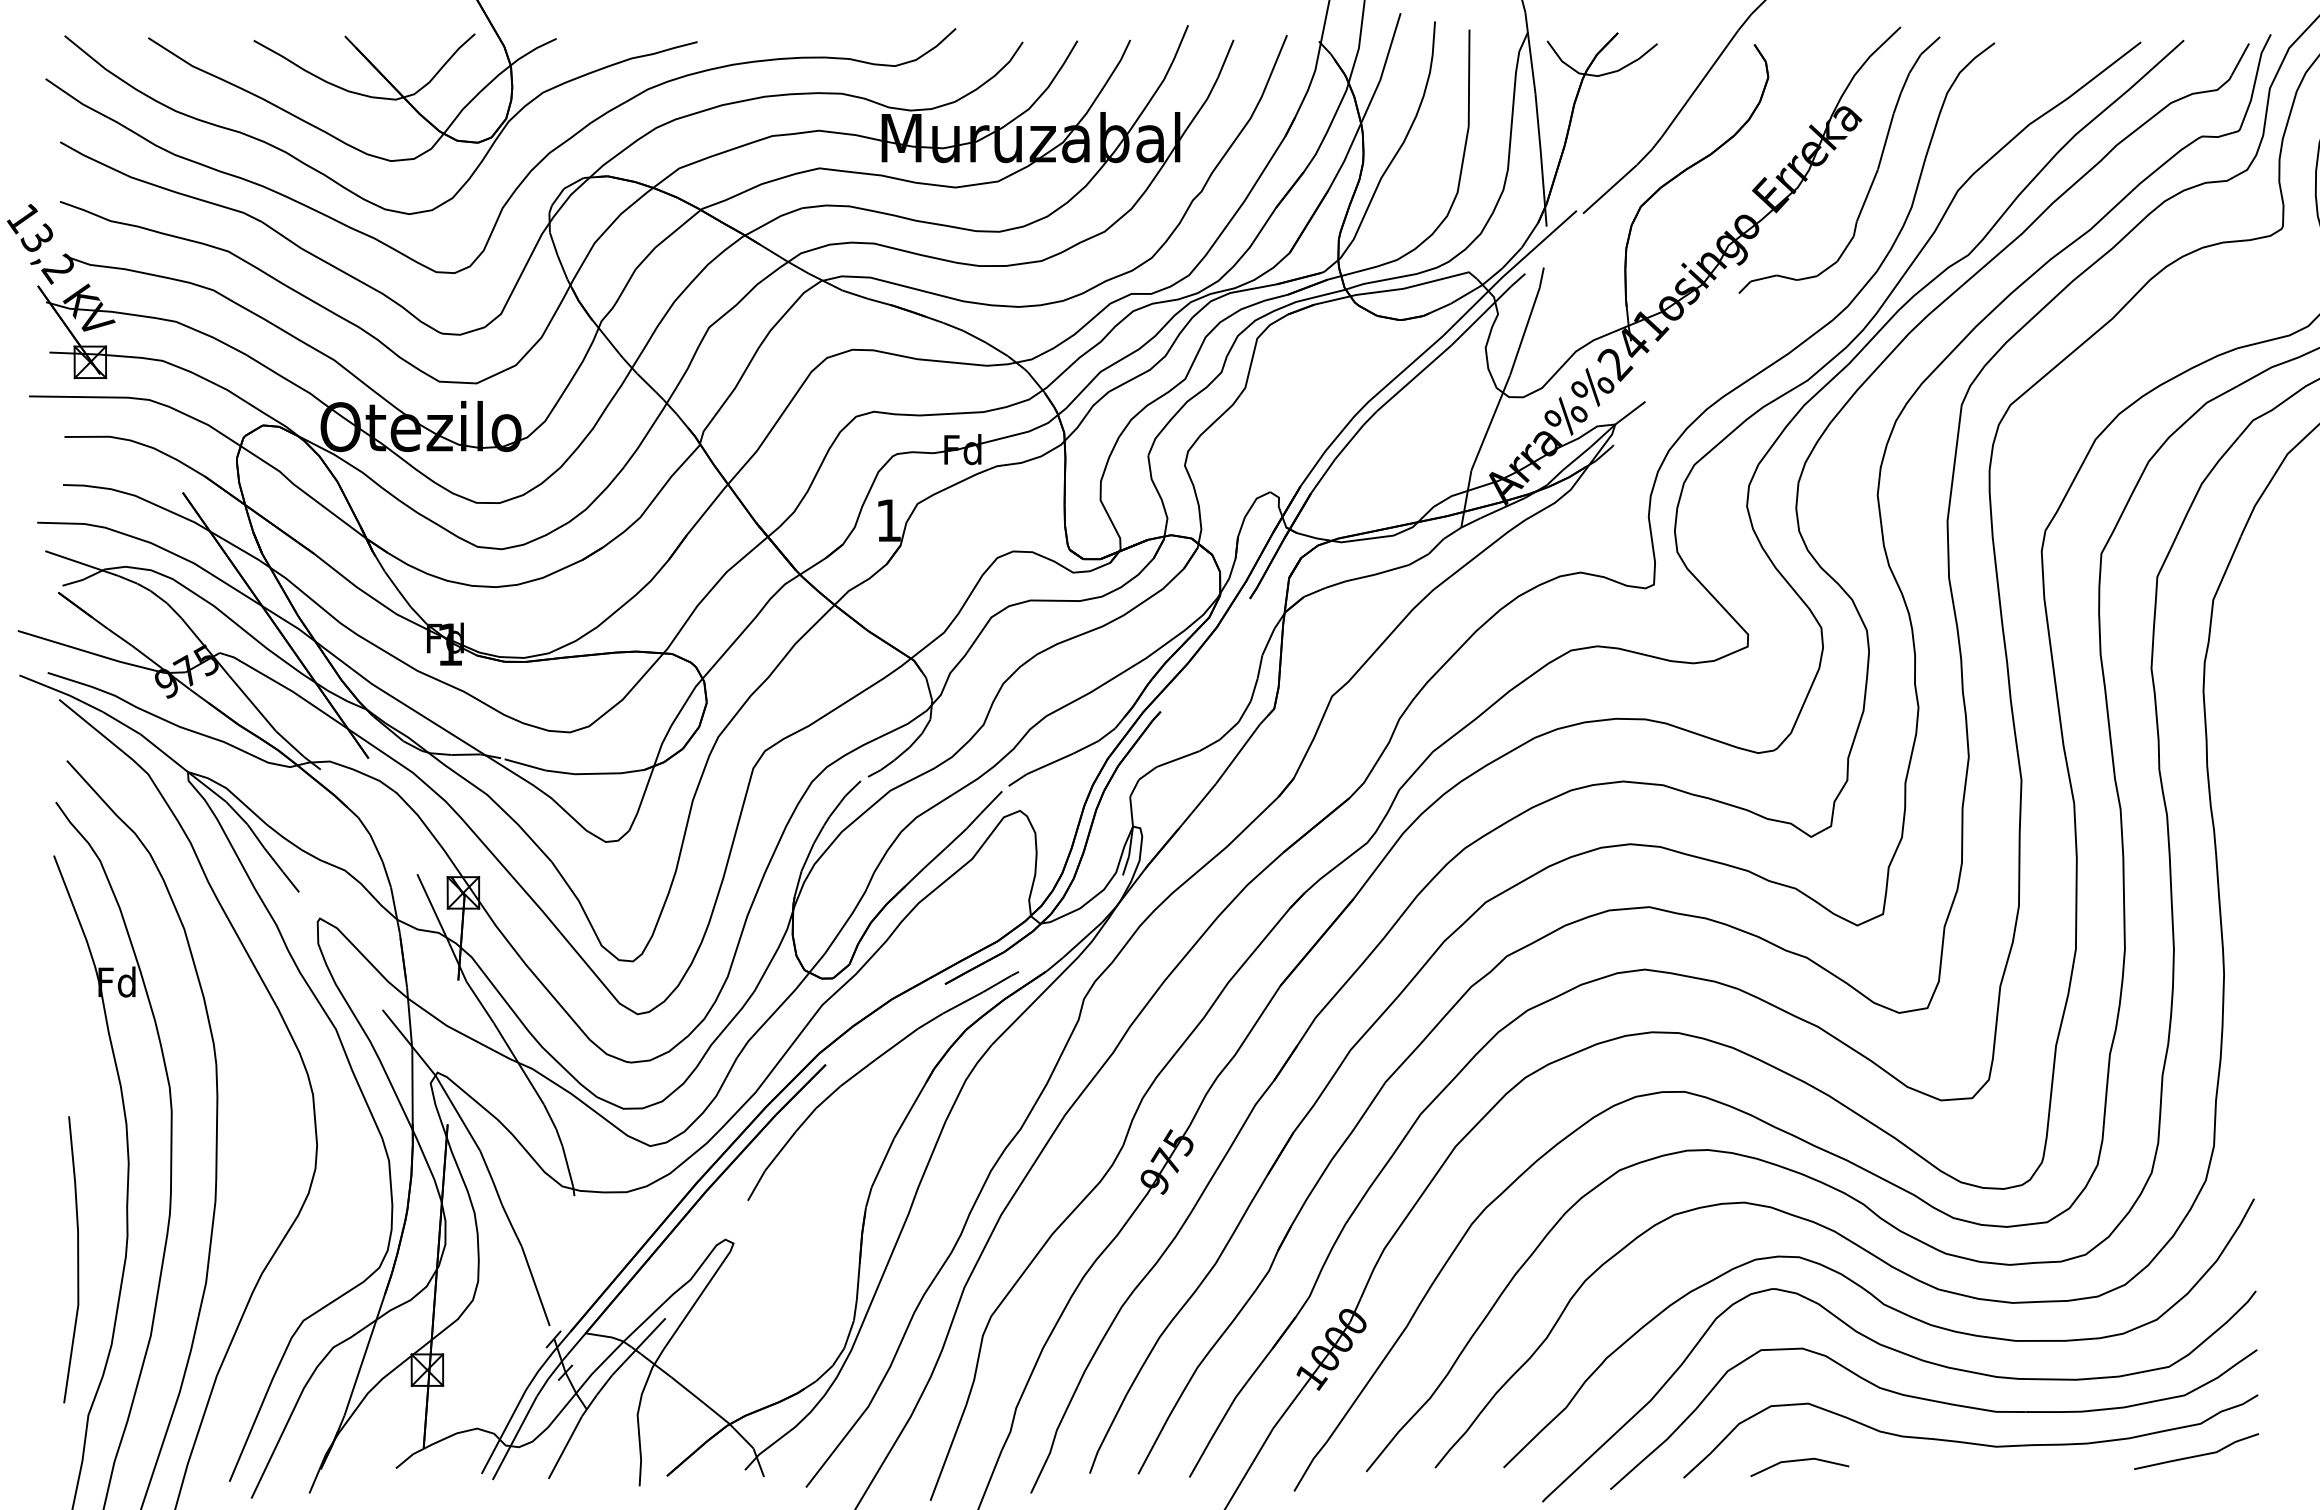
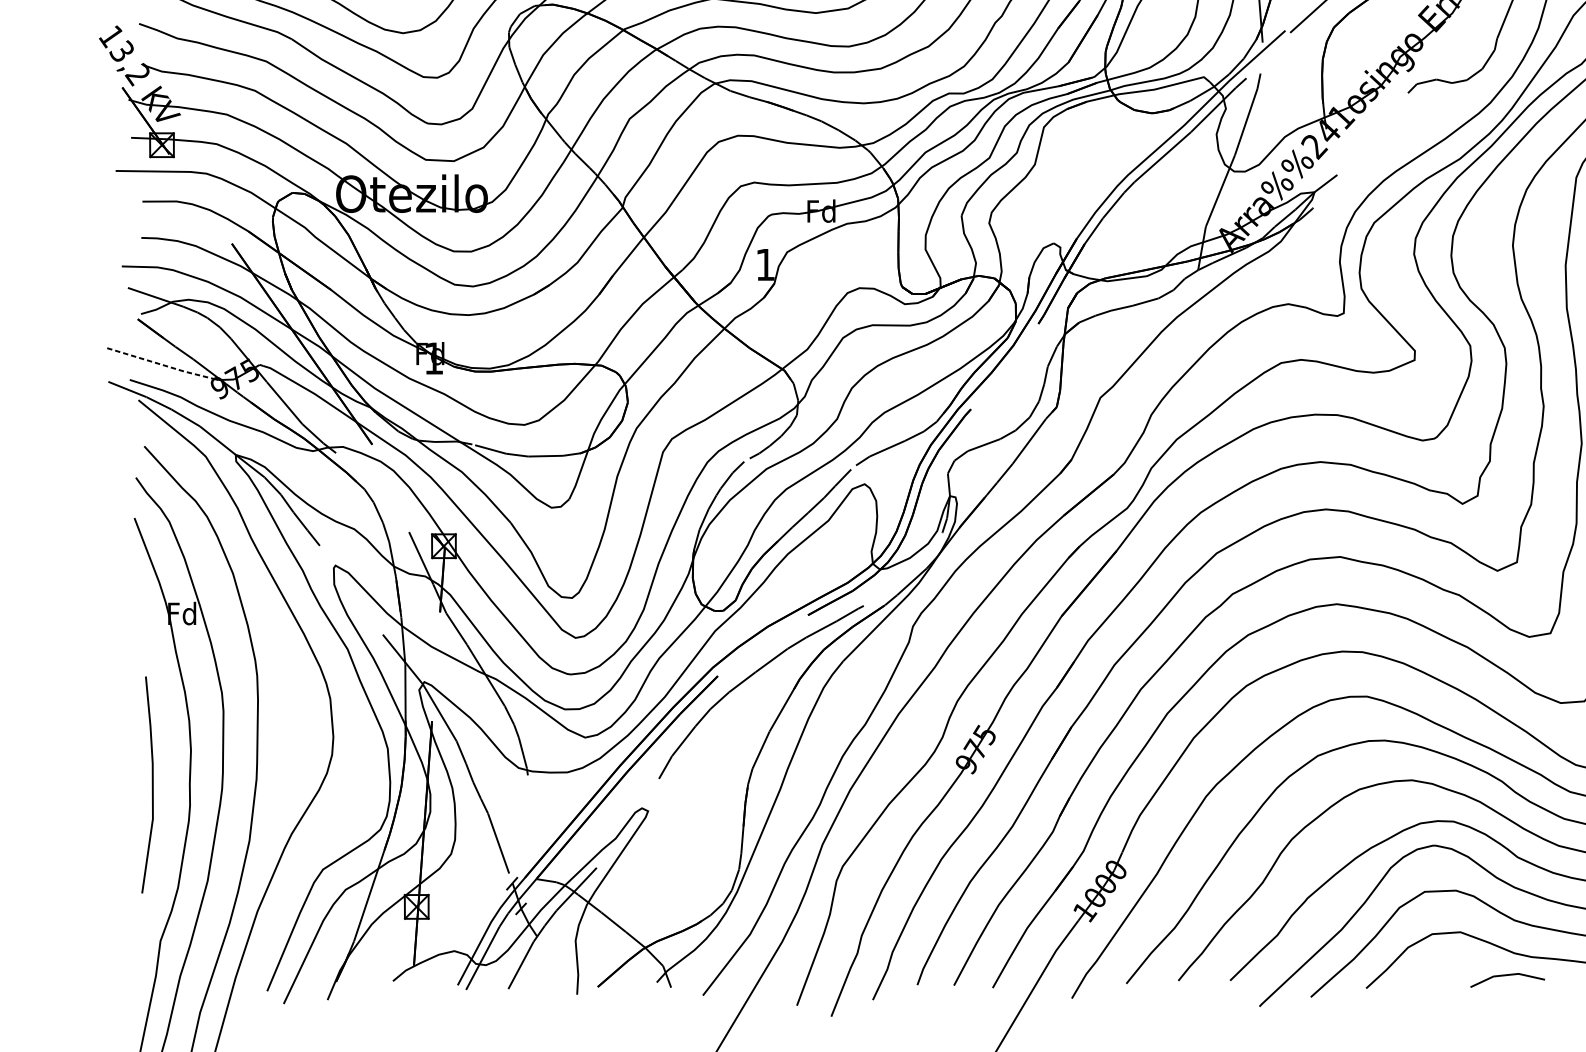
line: (88, 652) -> (160, 364), solid -> dashed
line: (77, 1259) -> (152, 784), moved
line: (1799, 1461) -> (1507, 975), moved

